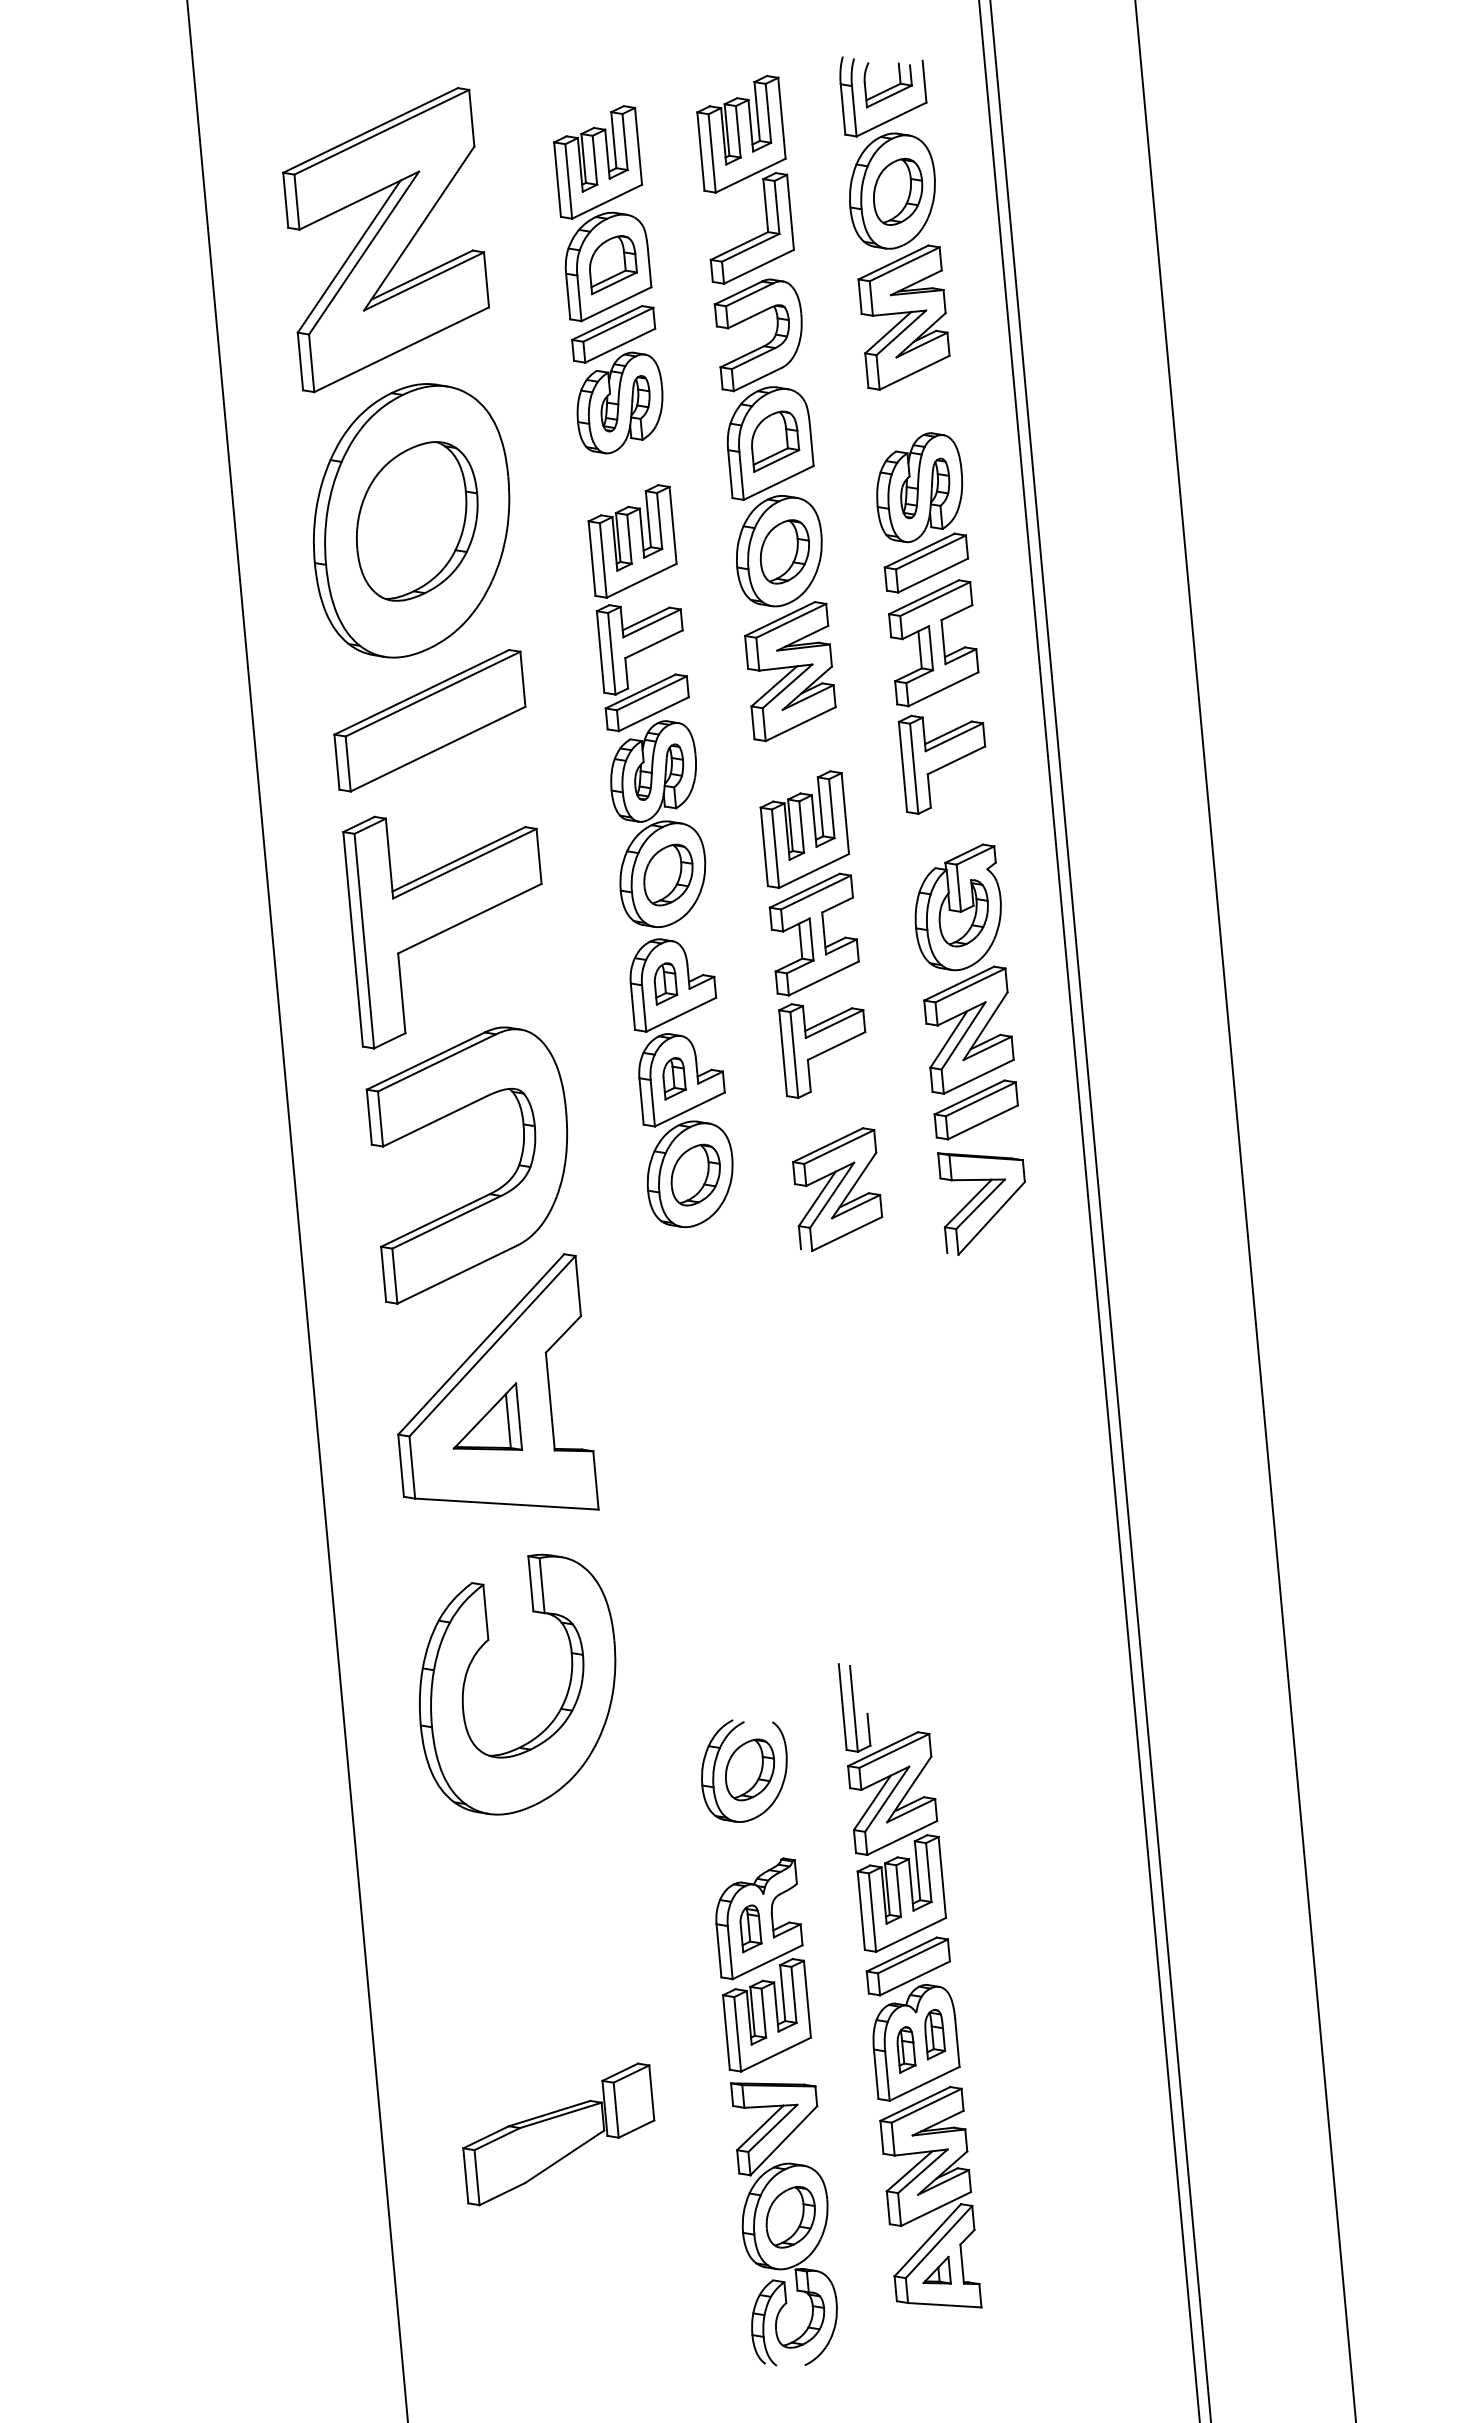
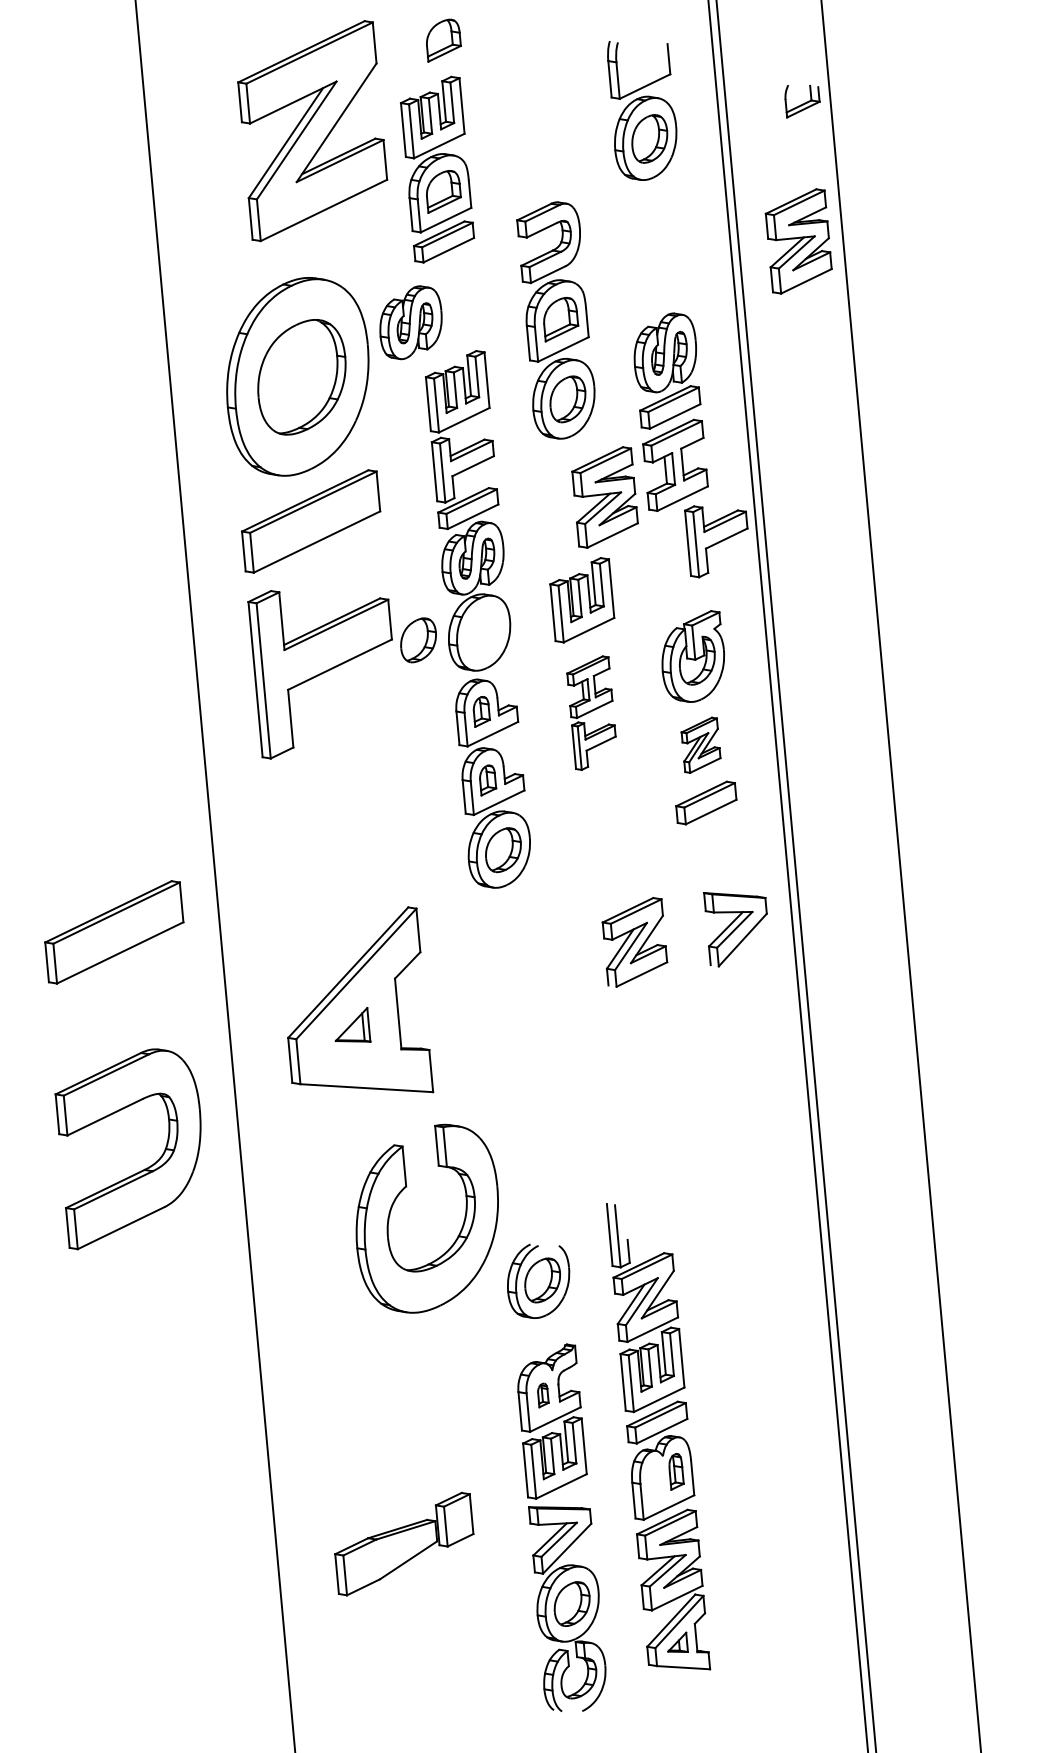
part: (613, 56) -> (443, 40), added
part: (887, 85) -> (801, 101), moved
part: (745, 179) -> (539, 129), removed
part: (386, 240) -> (312, 131), moved
part: (903, 317) -> (798, 241), moved
part: (619, 402) -> (410, 322), moved
part: (790, 671) -> (605, 497), moved
part: (941, 764) -> (715, 541), moved
part: (668, 874) -> (418, 639), moved
part: (817, 985) -> (591, 713), size x0.7
part: (968, 1029) -> (700, 744), size x0.6
part: (837, 1189) -> (634, 942), moved
part: (482, 1196) -> (139, 1171), moved
part: (981, 1203) -> (735, 929), moved
part: (157, 1288) -> (114, 932), added
part: (487, 1416) -> (352, 1024), size x0.7
part: (561, 1705) -> (459, 1233), moved
part: (750, 1928) -> (543, 1395), size x0.7
part: (906, 2049) -> (655, 1482), removed

